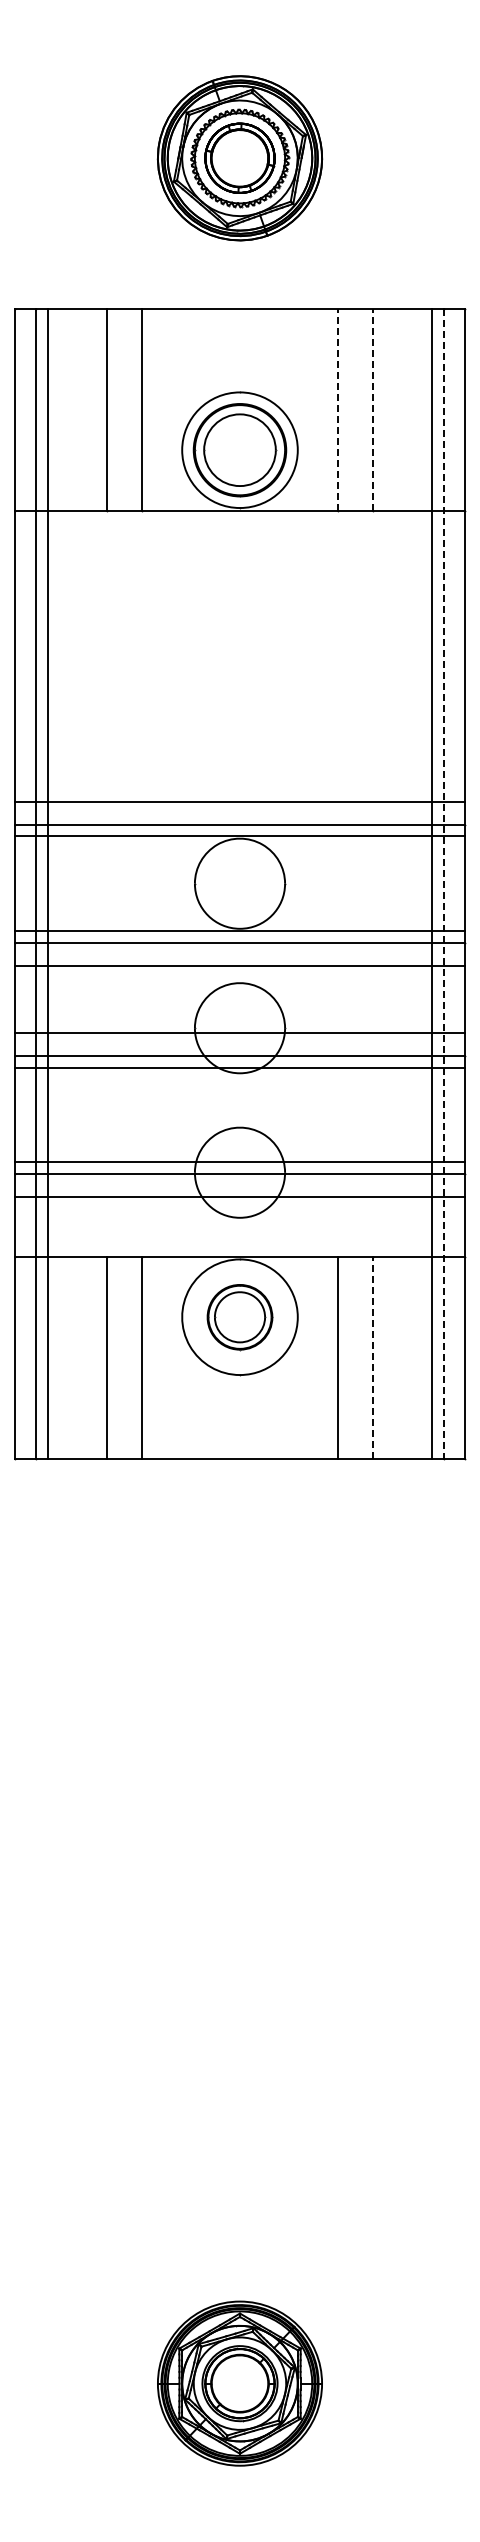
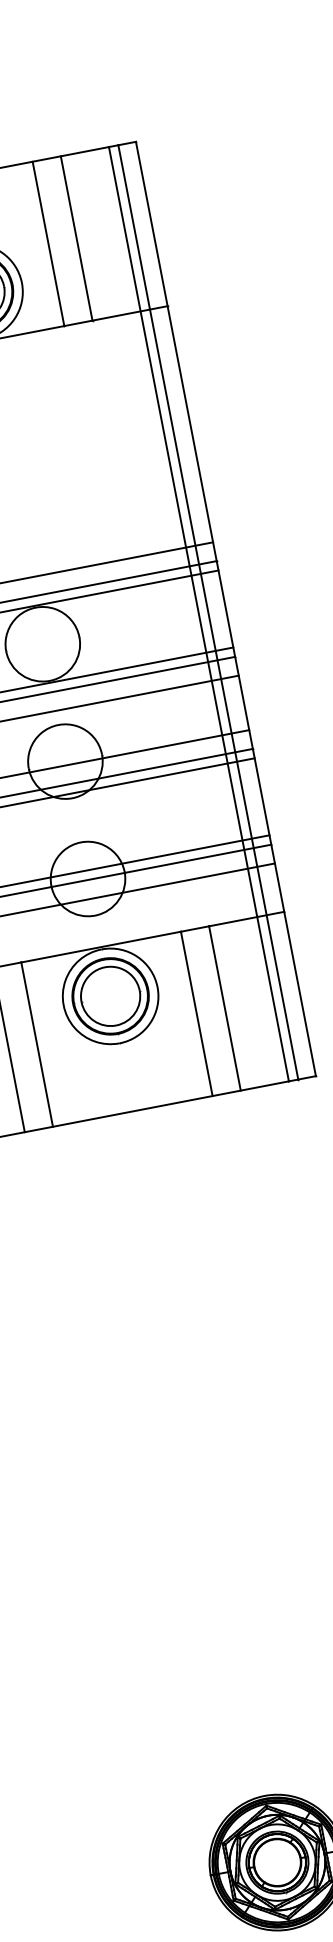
line: (338, 409) -> (48, 243), dashed -> solid
line: (372, 409) -> (76, 238), dashed -> solid
line: (443, 884) -> (208, 613), dashed -> solid
part: (239, 1317) -> (110, 996), size x1.43
line: (372, 1357) -> (224, 1008), dashed -> solid

